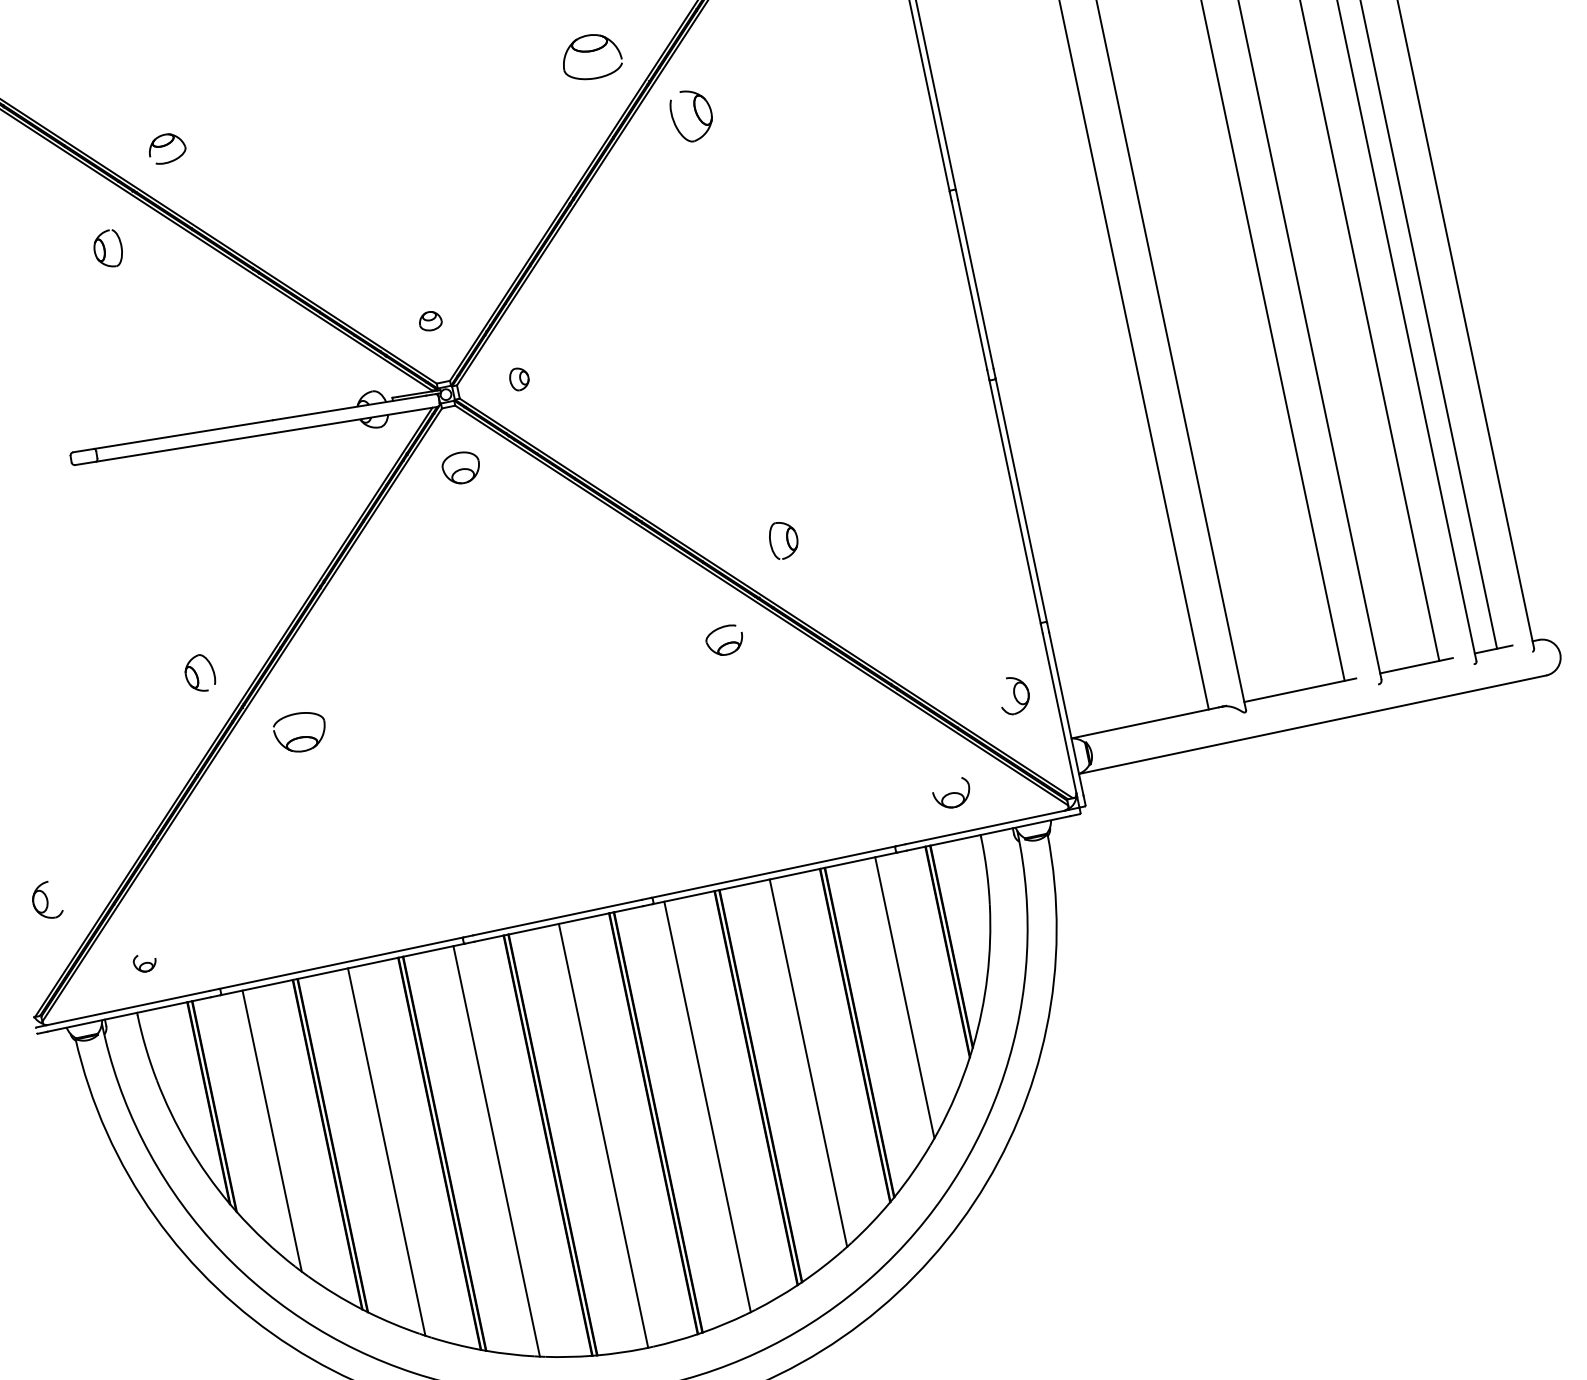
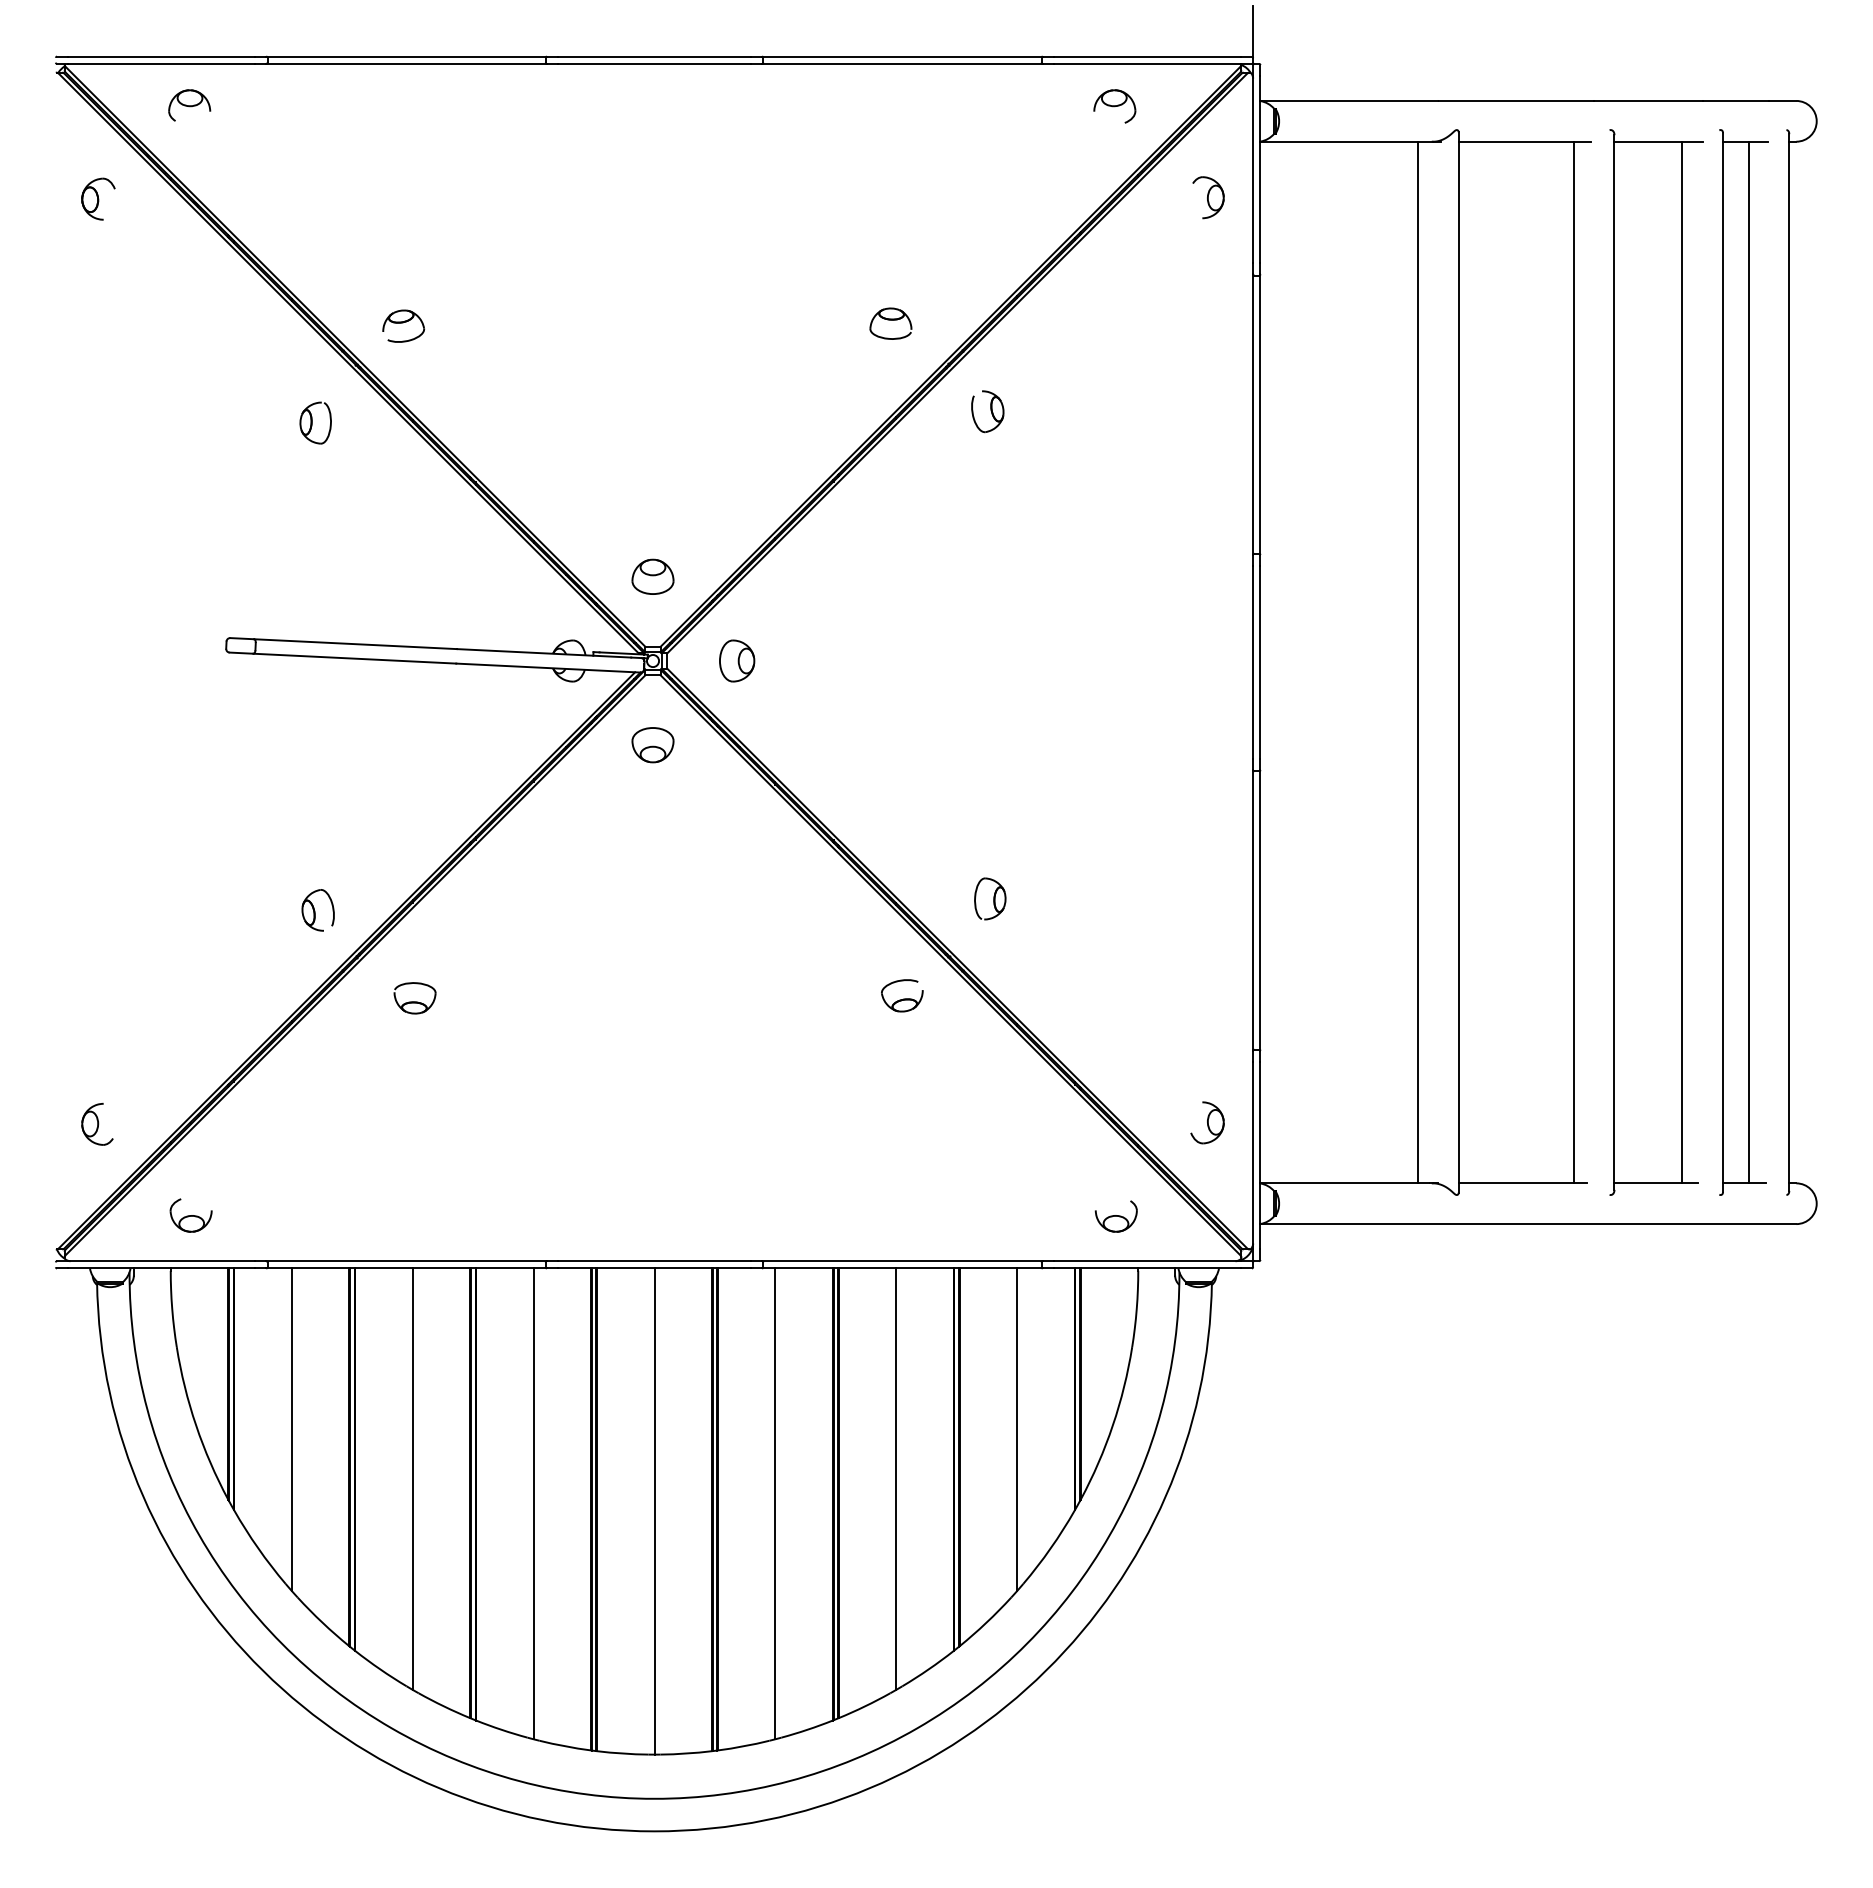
part: (591, 56) -> (890, 323), size x0.62
part: (691, 115) -> (987, 411), size x0.71
part: (430, 321) -> (652, 576), size x1.67
part: (519, 378) -> (737, 660), size x1.67
part: (300, 732) -> (414, 998), size x0.71
part: (144, 963) -> (190, 1215), size x1.67

